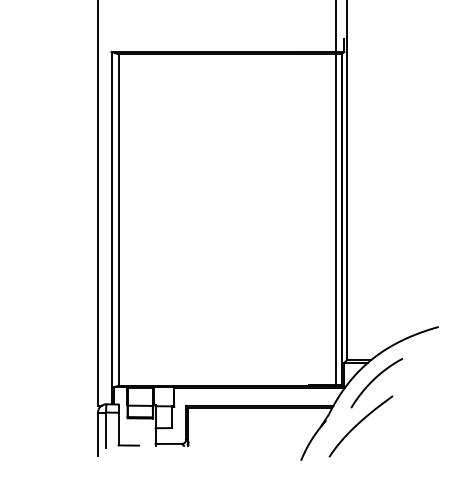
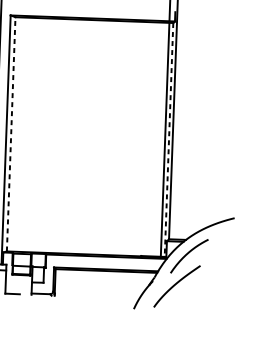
line: (118, 220) -> (11, 134), solid -> dashed
line: (341, 220) -> (168, 140), solid -> dashed

